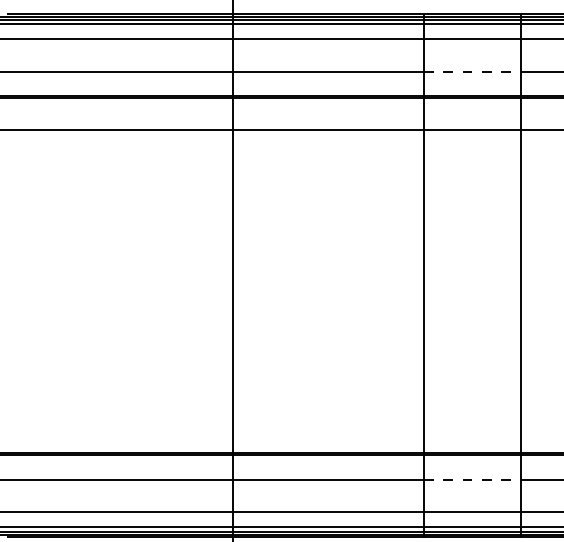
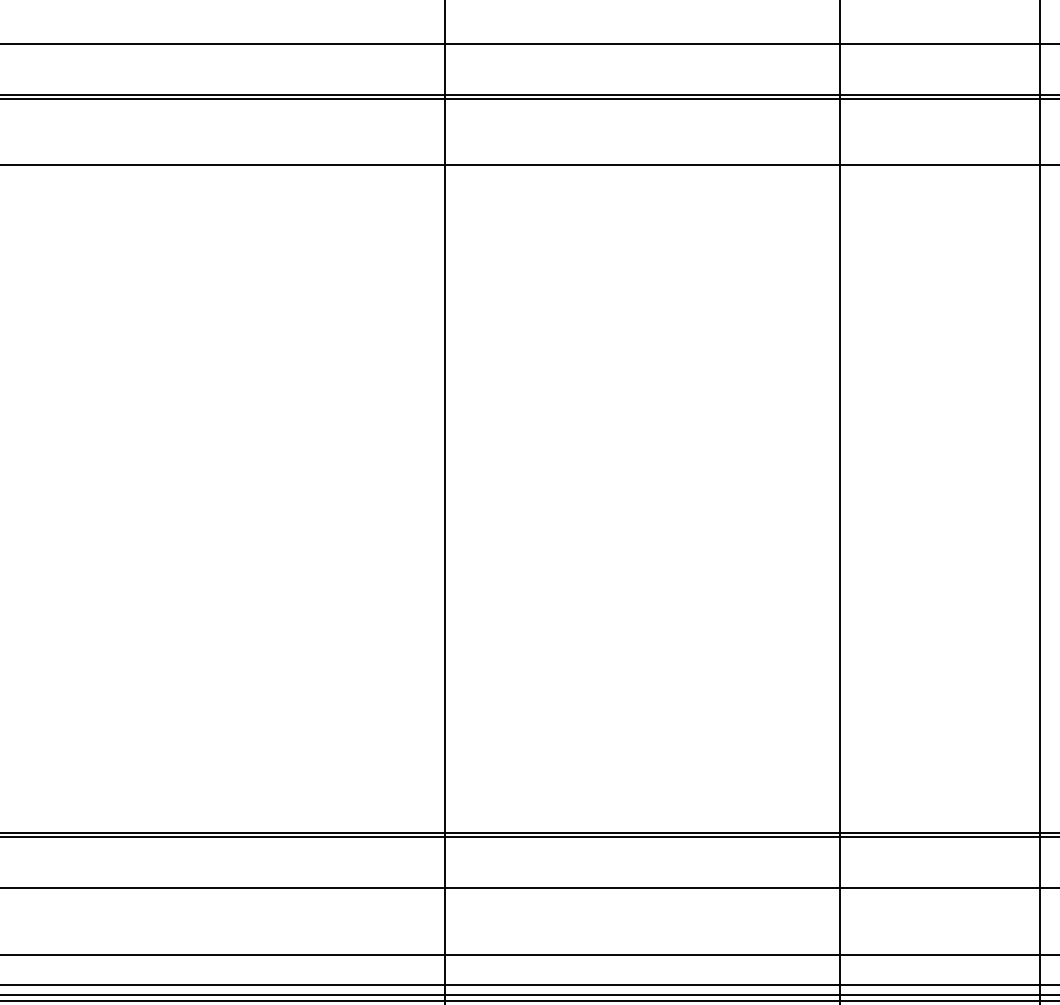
line: (472, 71) -> (940, 43), dashed -> solid
line: (472, 479) -> (940, 887), dashed -> solid

